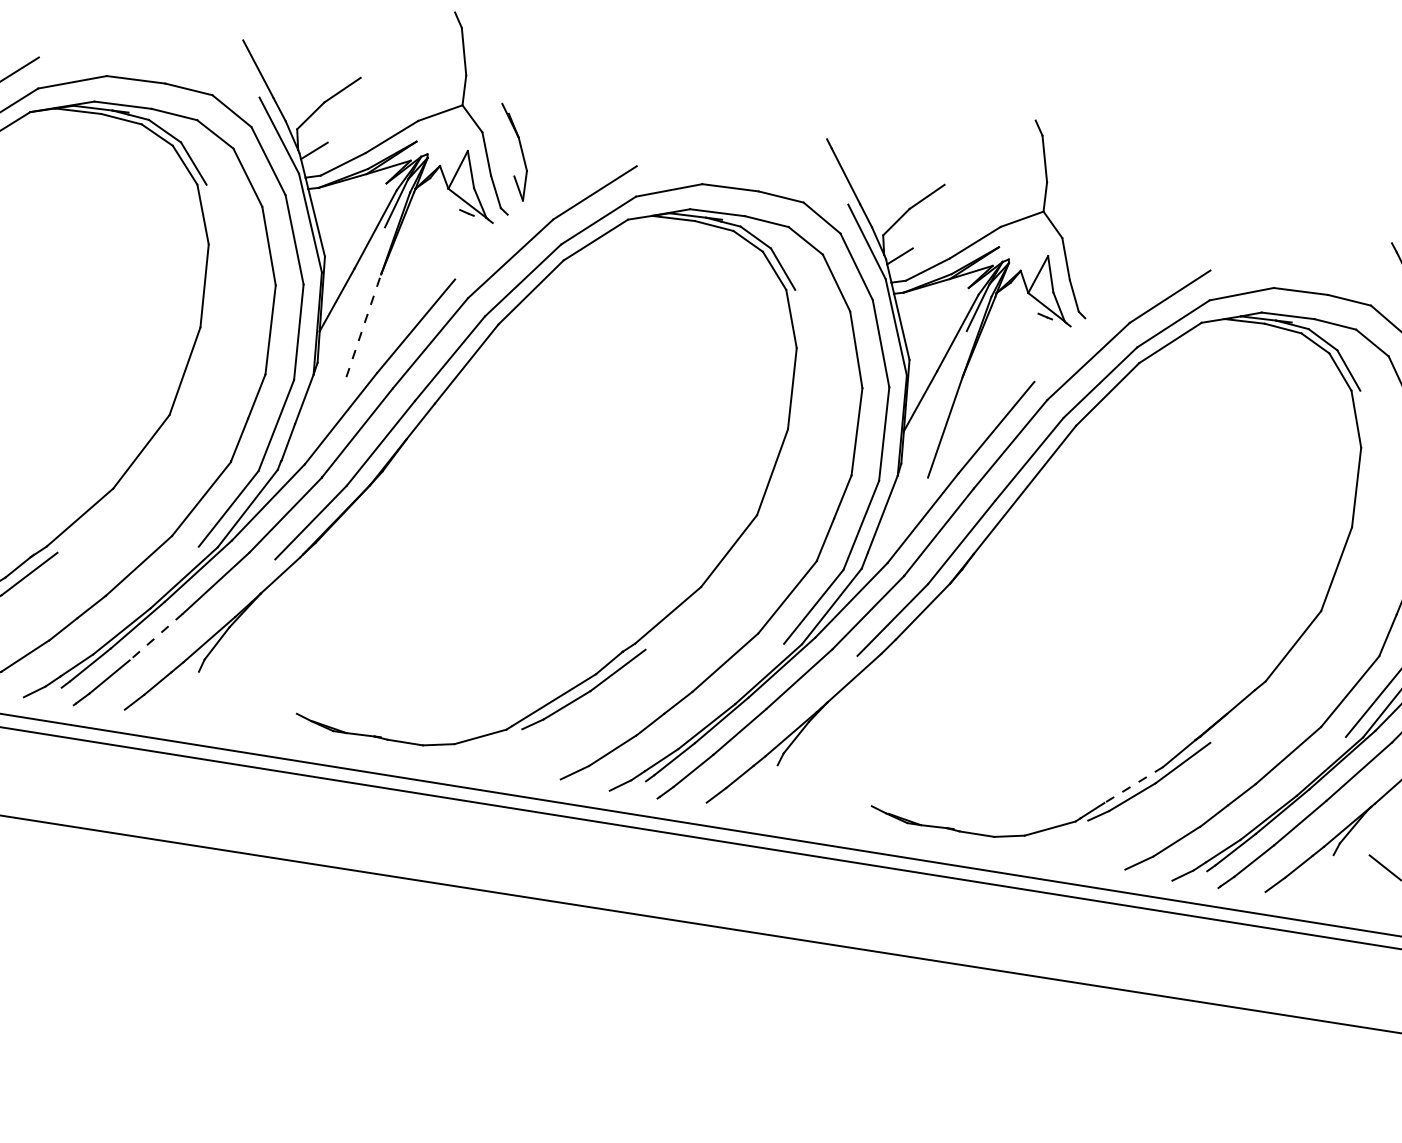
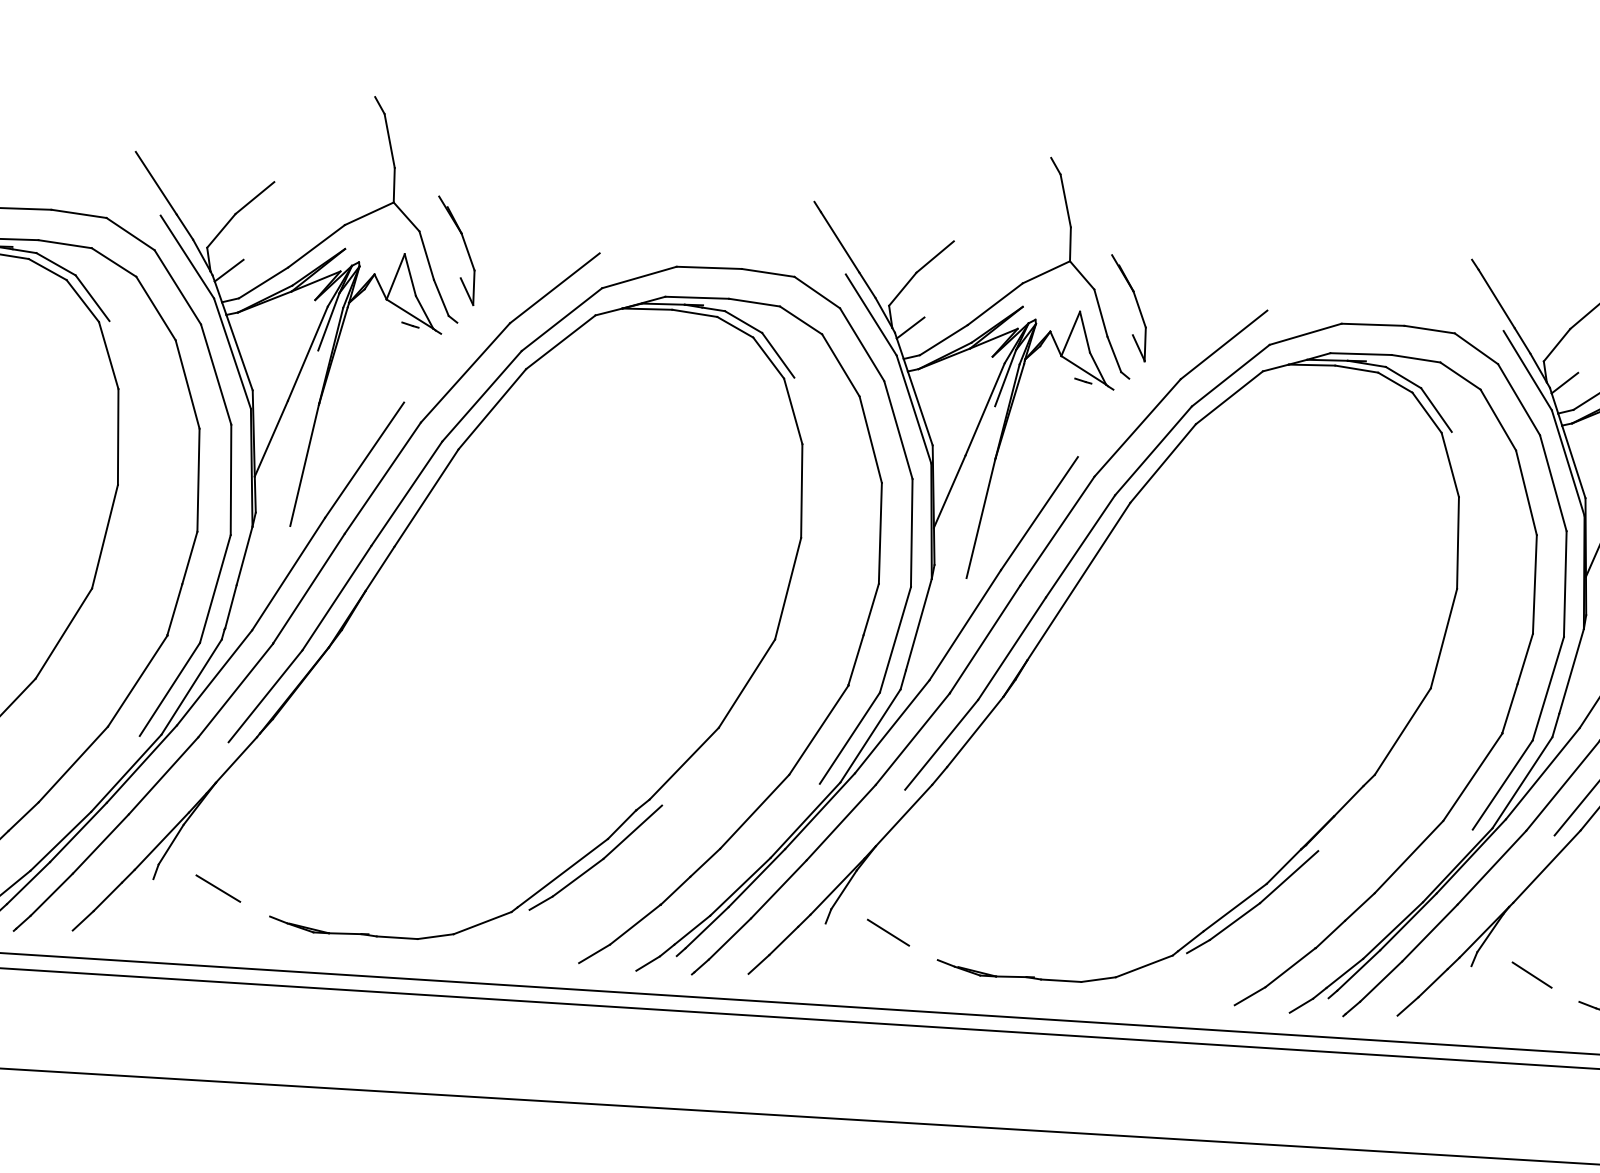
part: (1097, 254) -> (1136, 304), added
line: (363, 325) -> (304, 465), dashed -> solid
line: (155, 637) -> (100, 844), dashed -> solid
line: (254, 685) -> (218, 888), added
line: (831, 778) -> (888, 932), added
line: (1133, 785) -> (1234, 908), dashed -> solid

